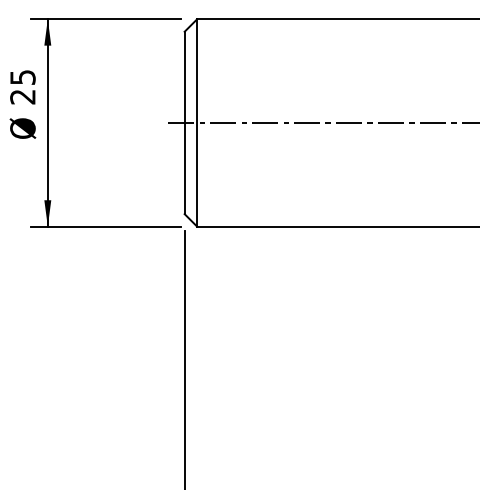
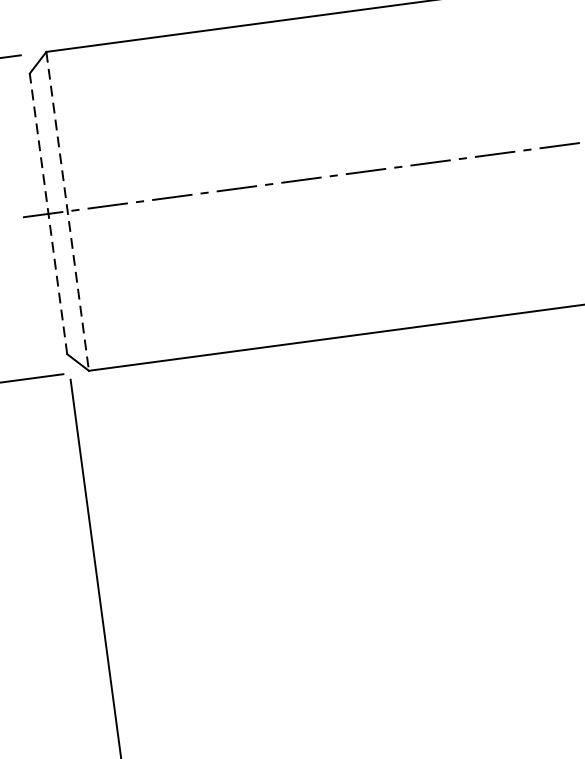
line: (184, 122) -> (48, 213), solid -> dashed
line: (197, 122) -> (68, 210), solid -> dashed

